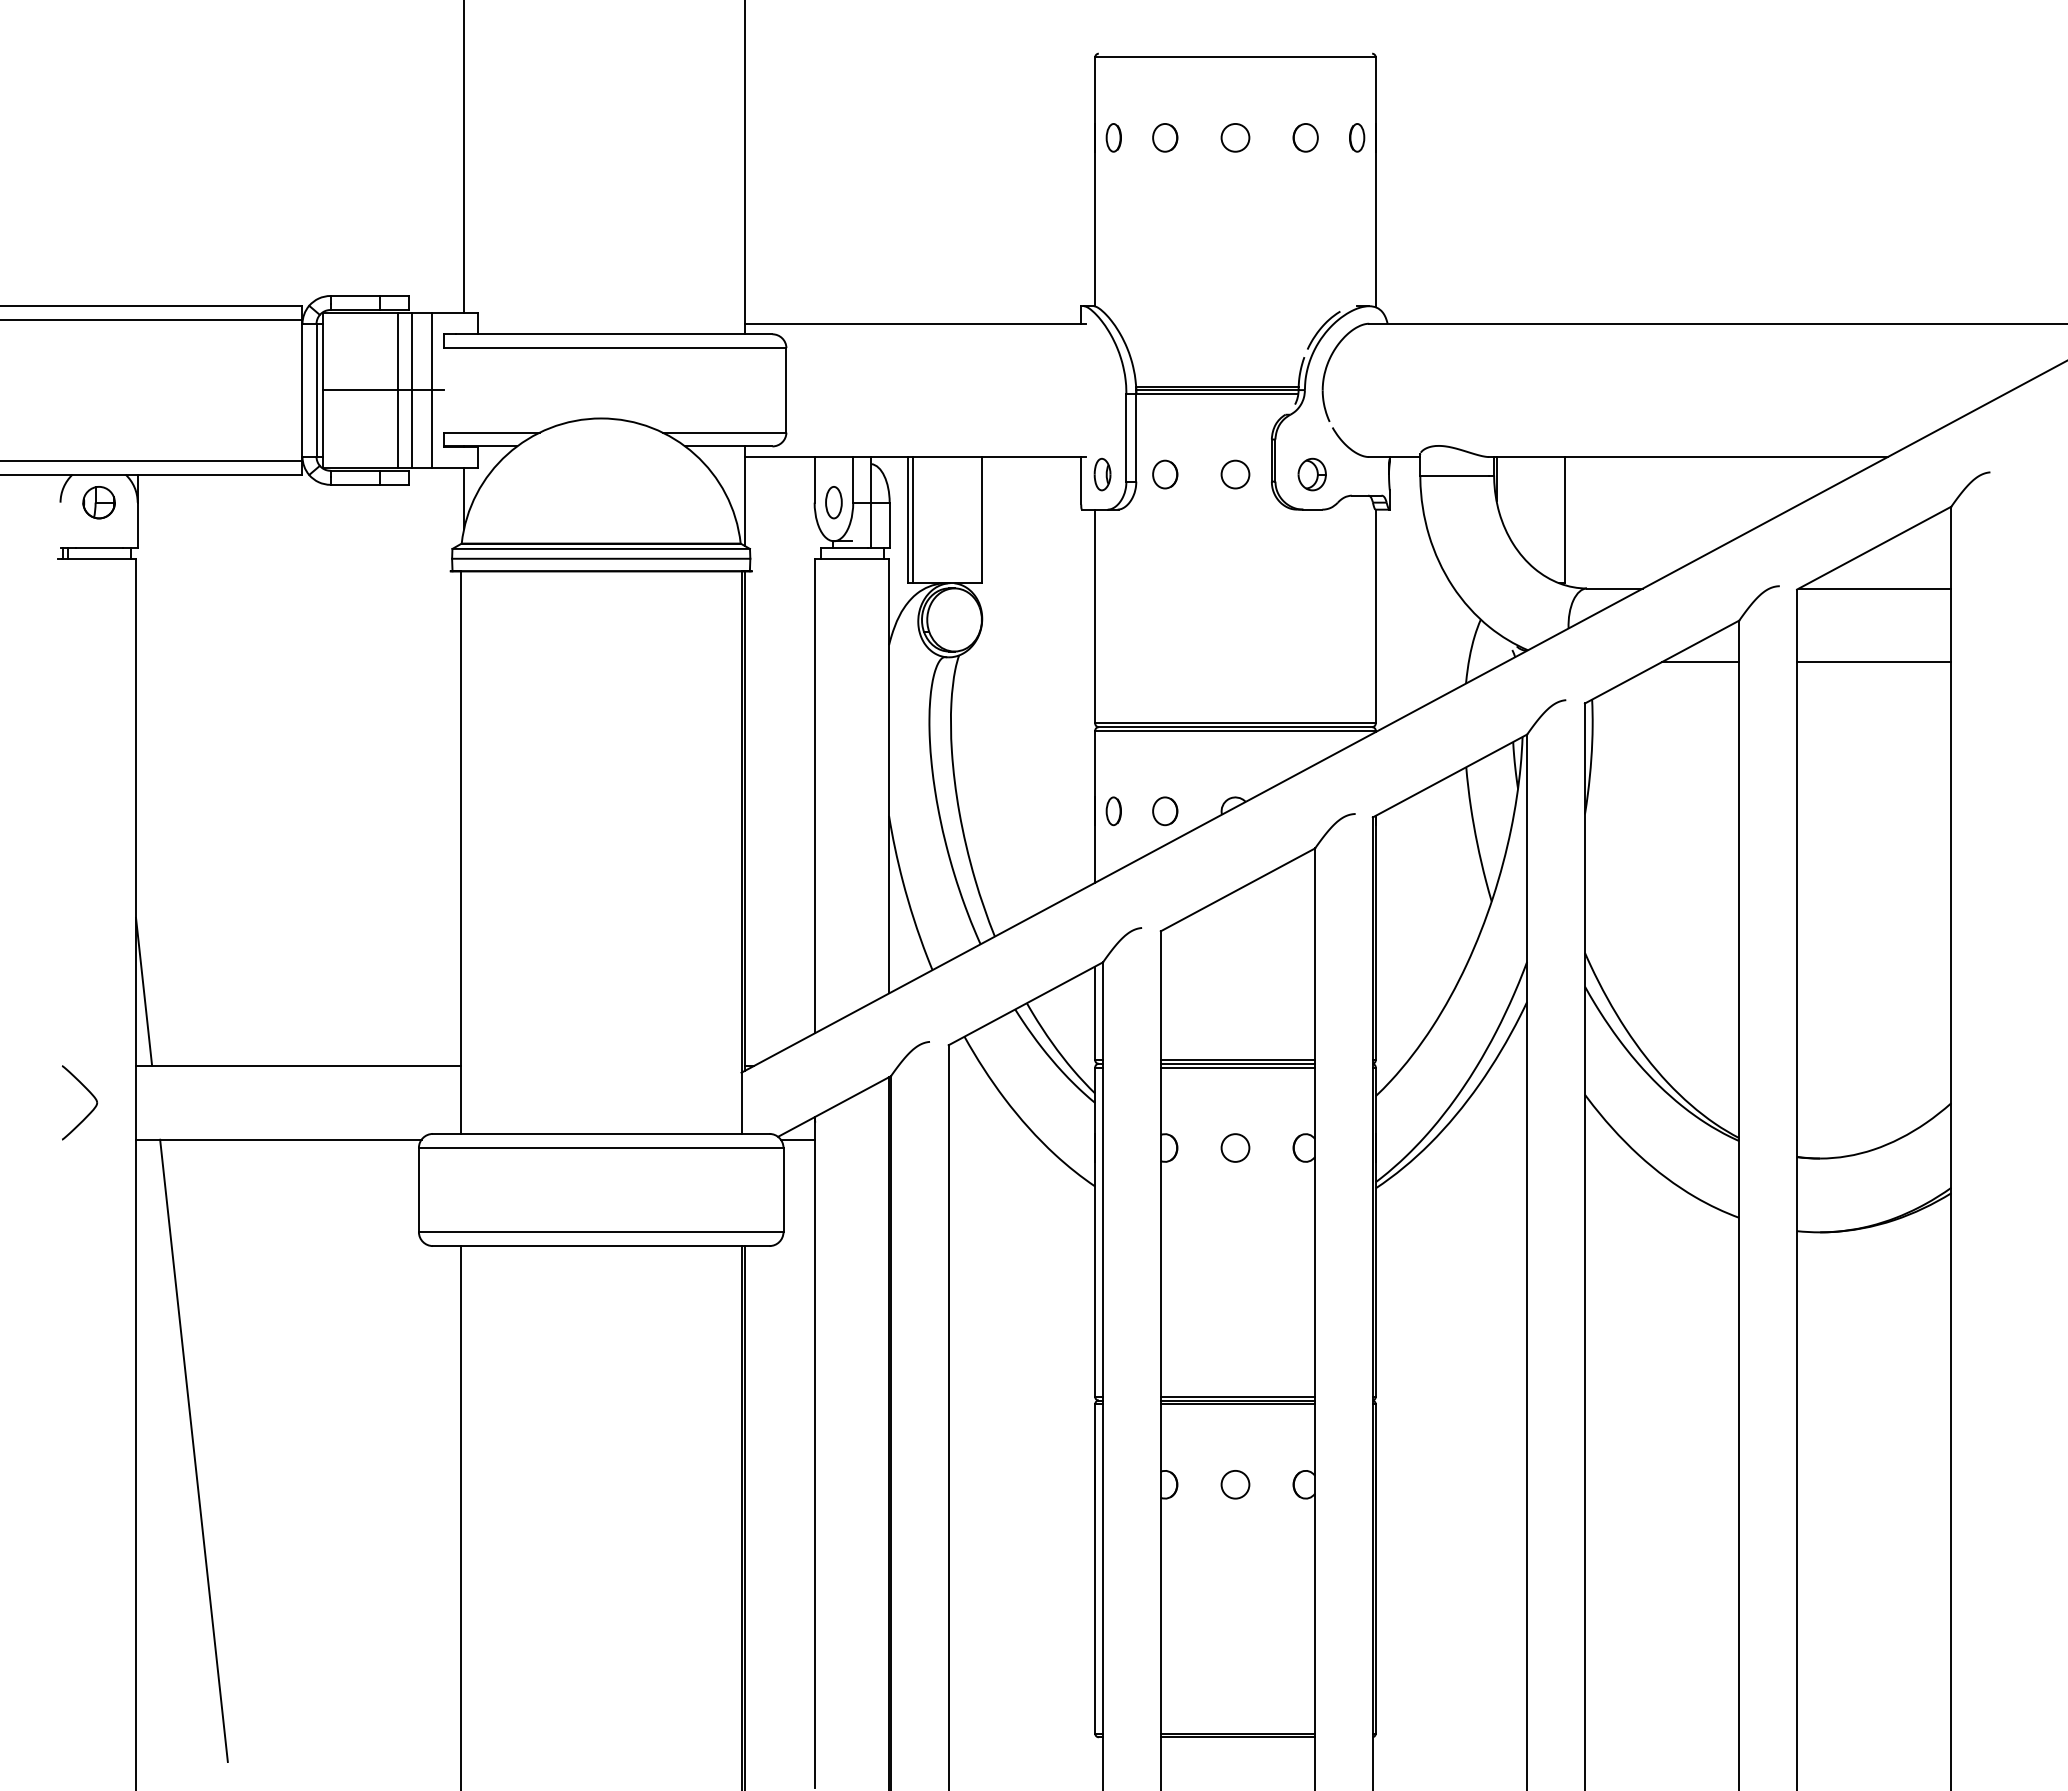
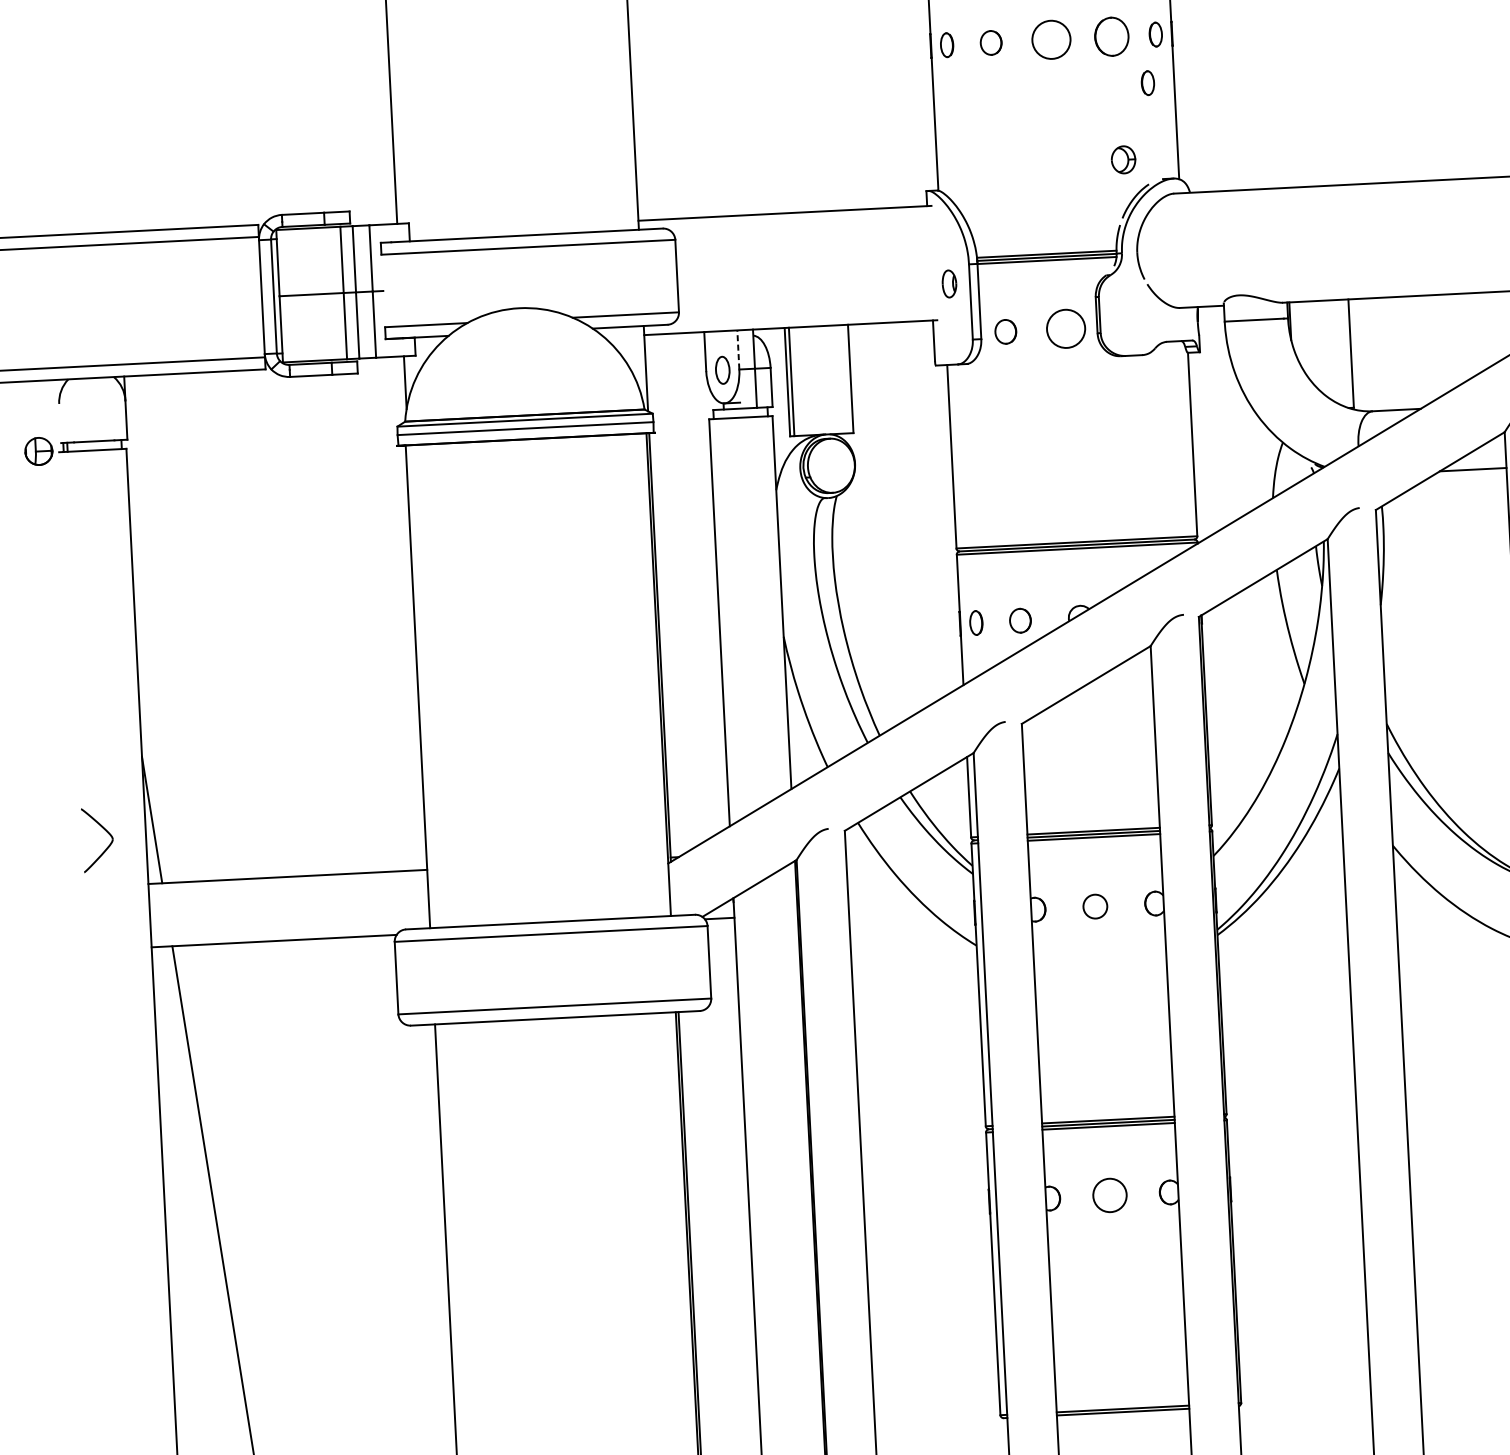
circle: (1235, 137) -> (1051, 39), size x1.6
part: (1305, 137) -> (1111, 36), size x1.6
part: (1345, 193) -> (1148, 82), added
part: (1102, 474) -> (949, 283), moved
circle: (1235, 474) -> (1066, 328), size x1.6
part: (1311, 474) -> (1122, 159), moved
line: (853, 479) -> (738, 349), solid -> dashed
part: (98, 502) -> (38, 451), moved
part: (89, 1093) -> (105, 831), moved
circle: (1235, 1484) -> (1110, 1195), size x1.4

